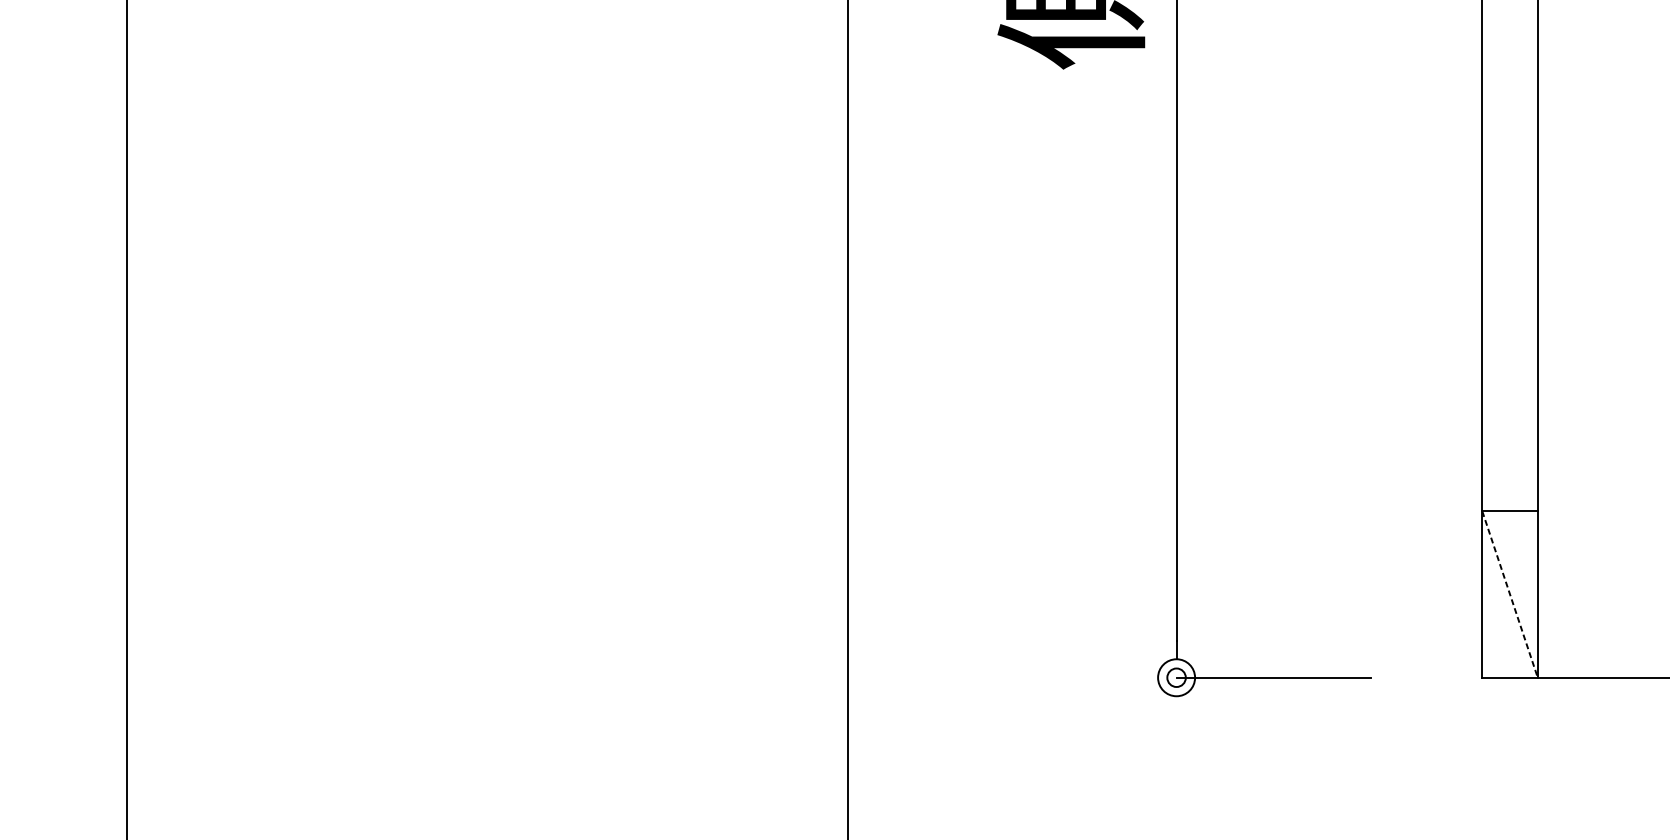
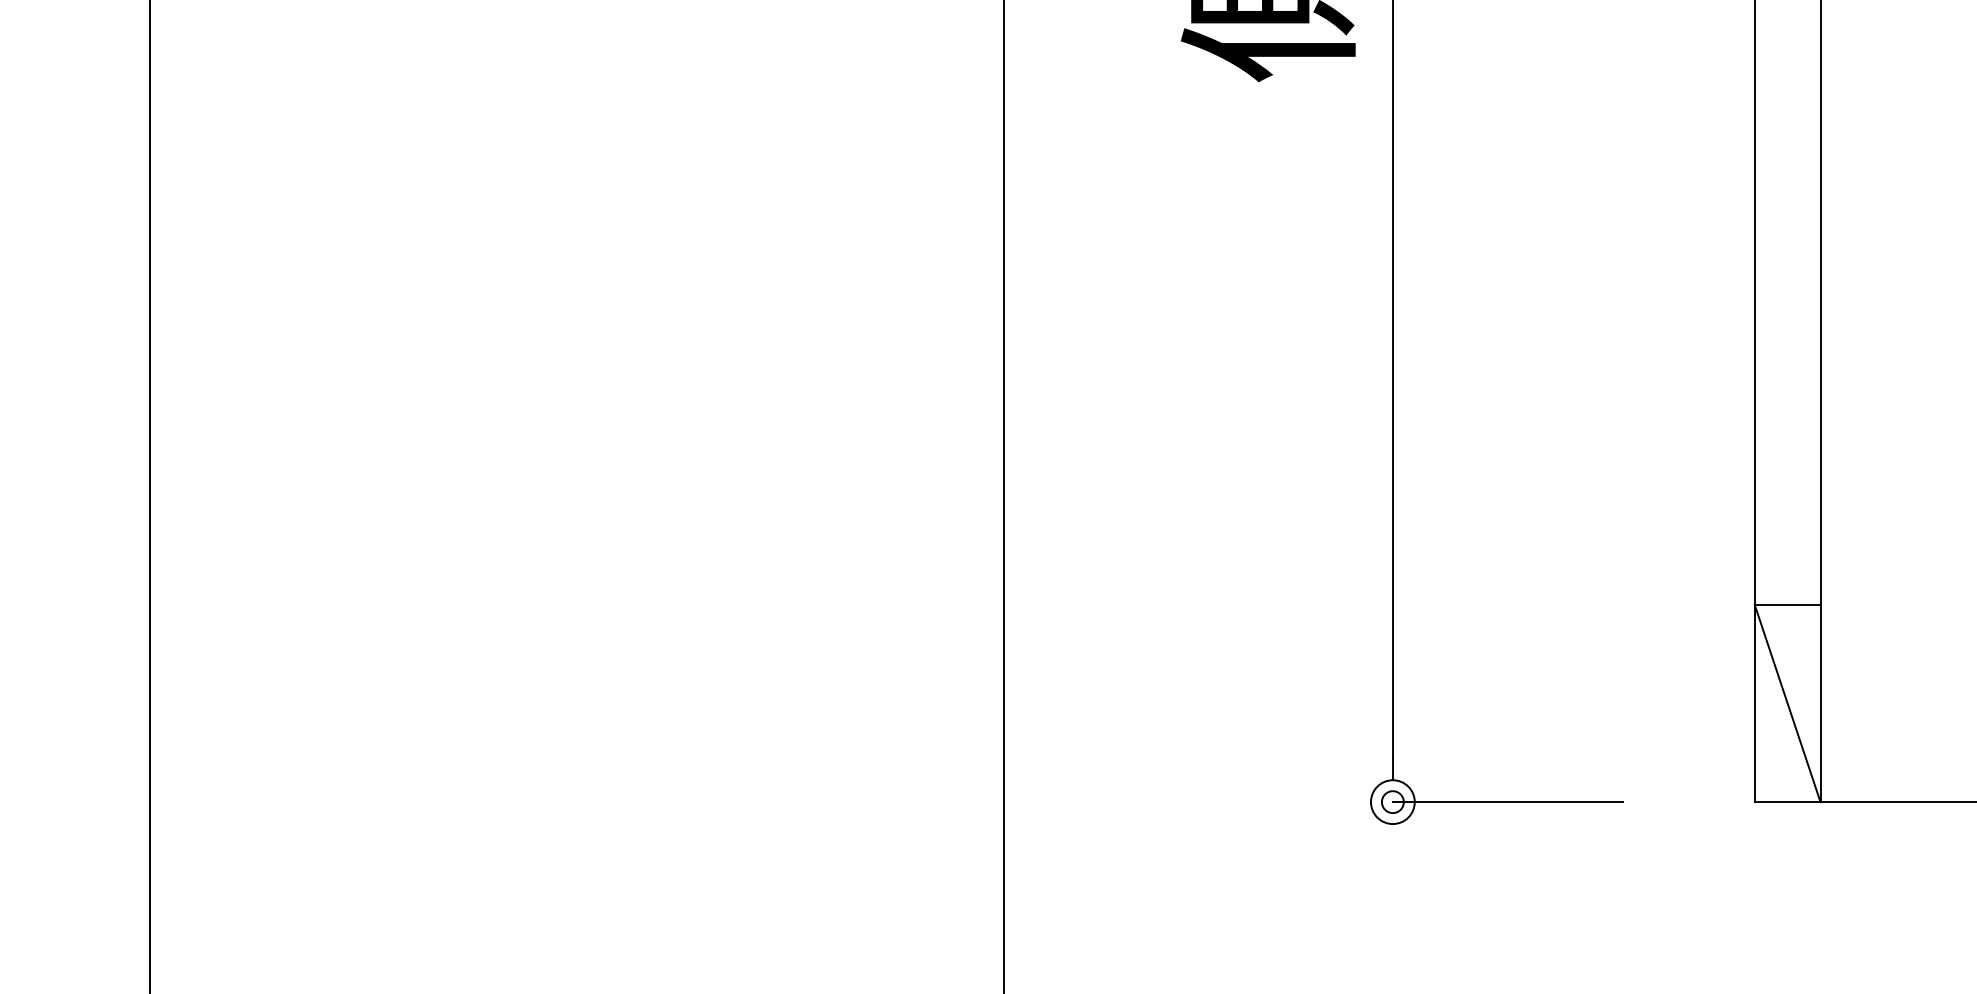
line: (1509, 594) -> (1787, 703), dashed -> solid

